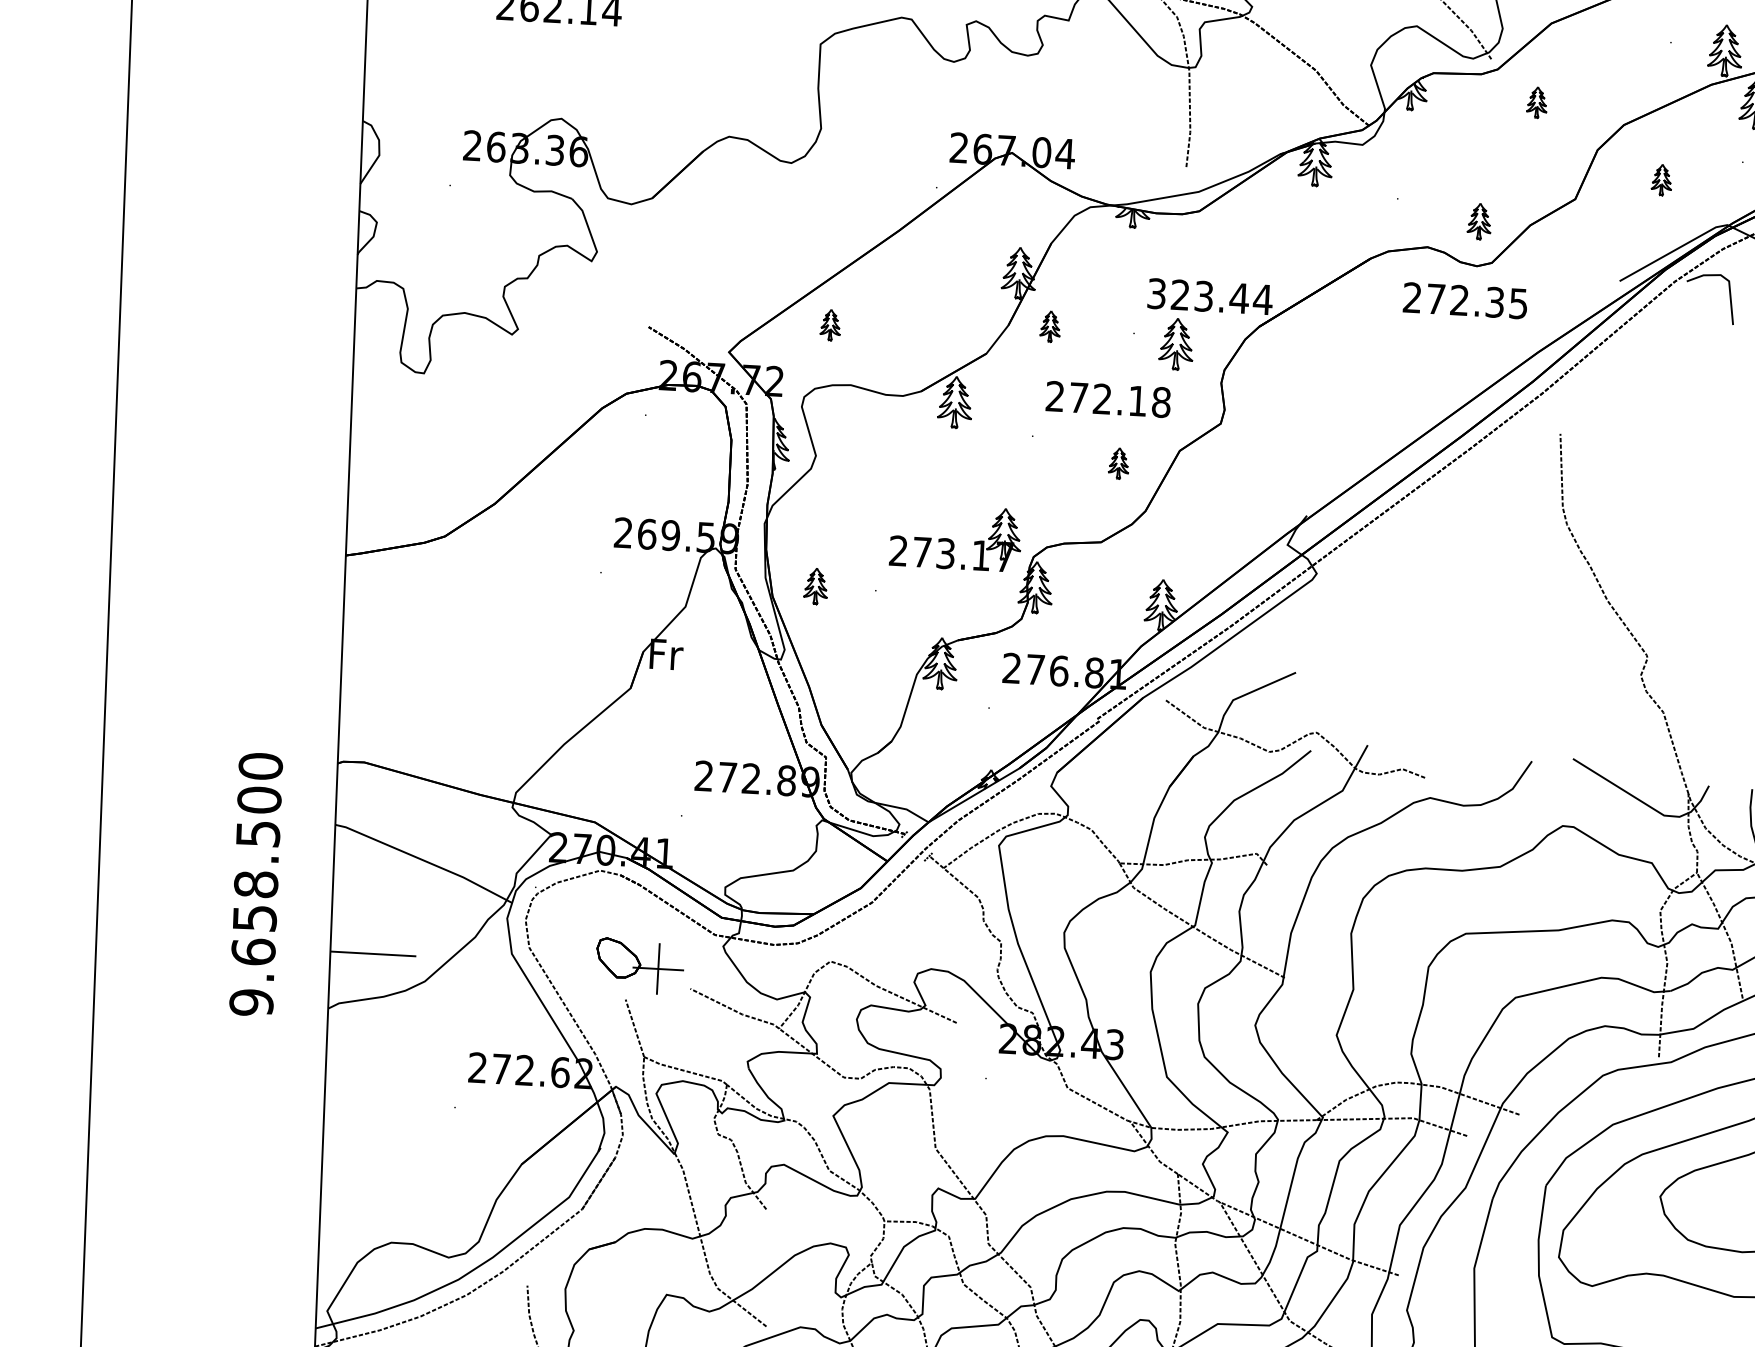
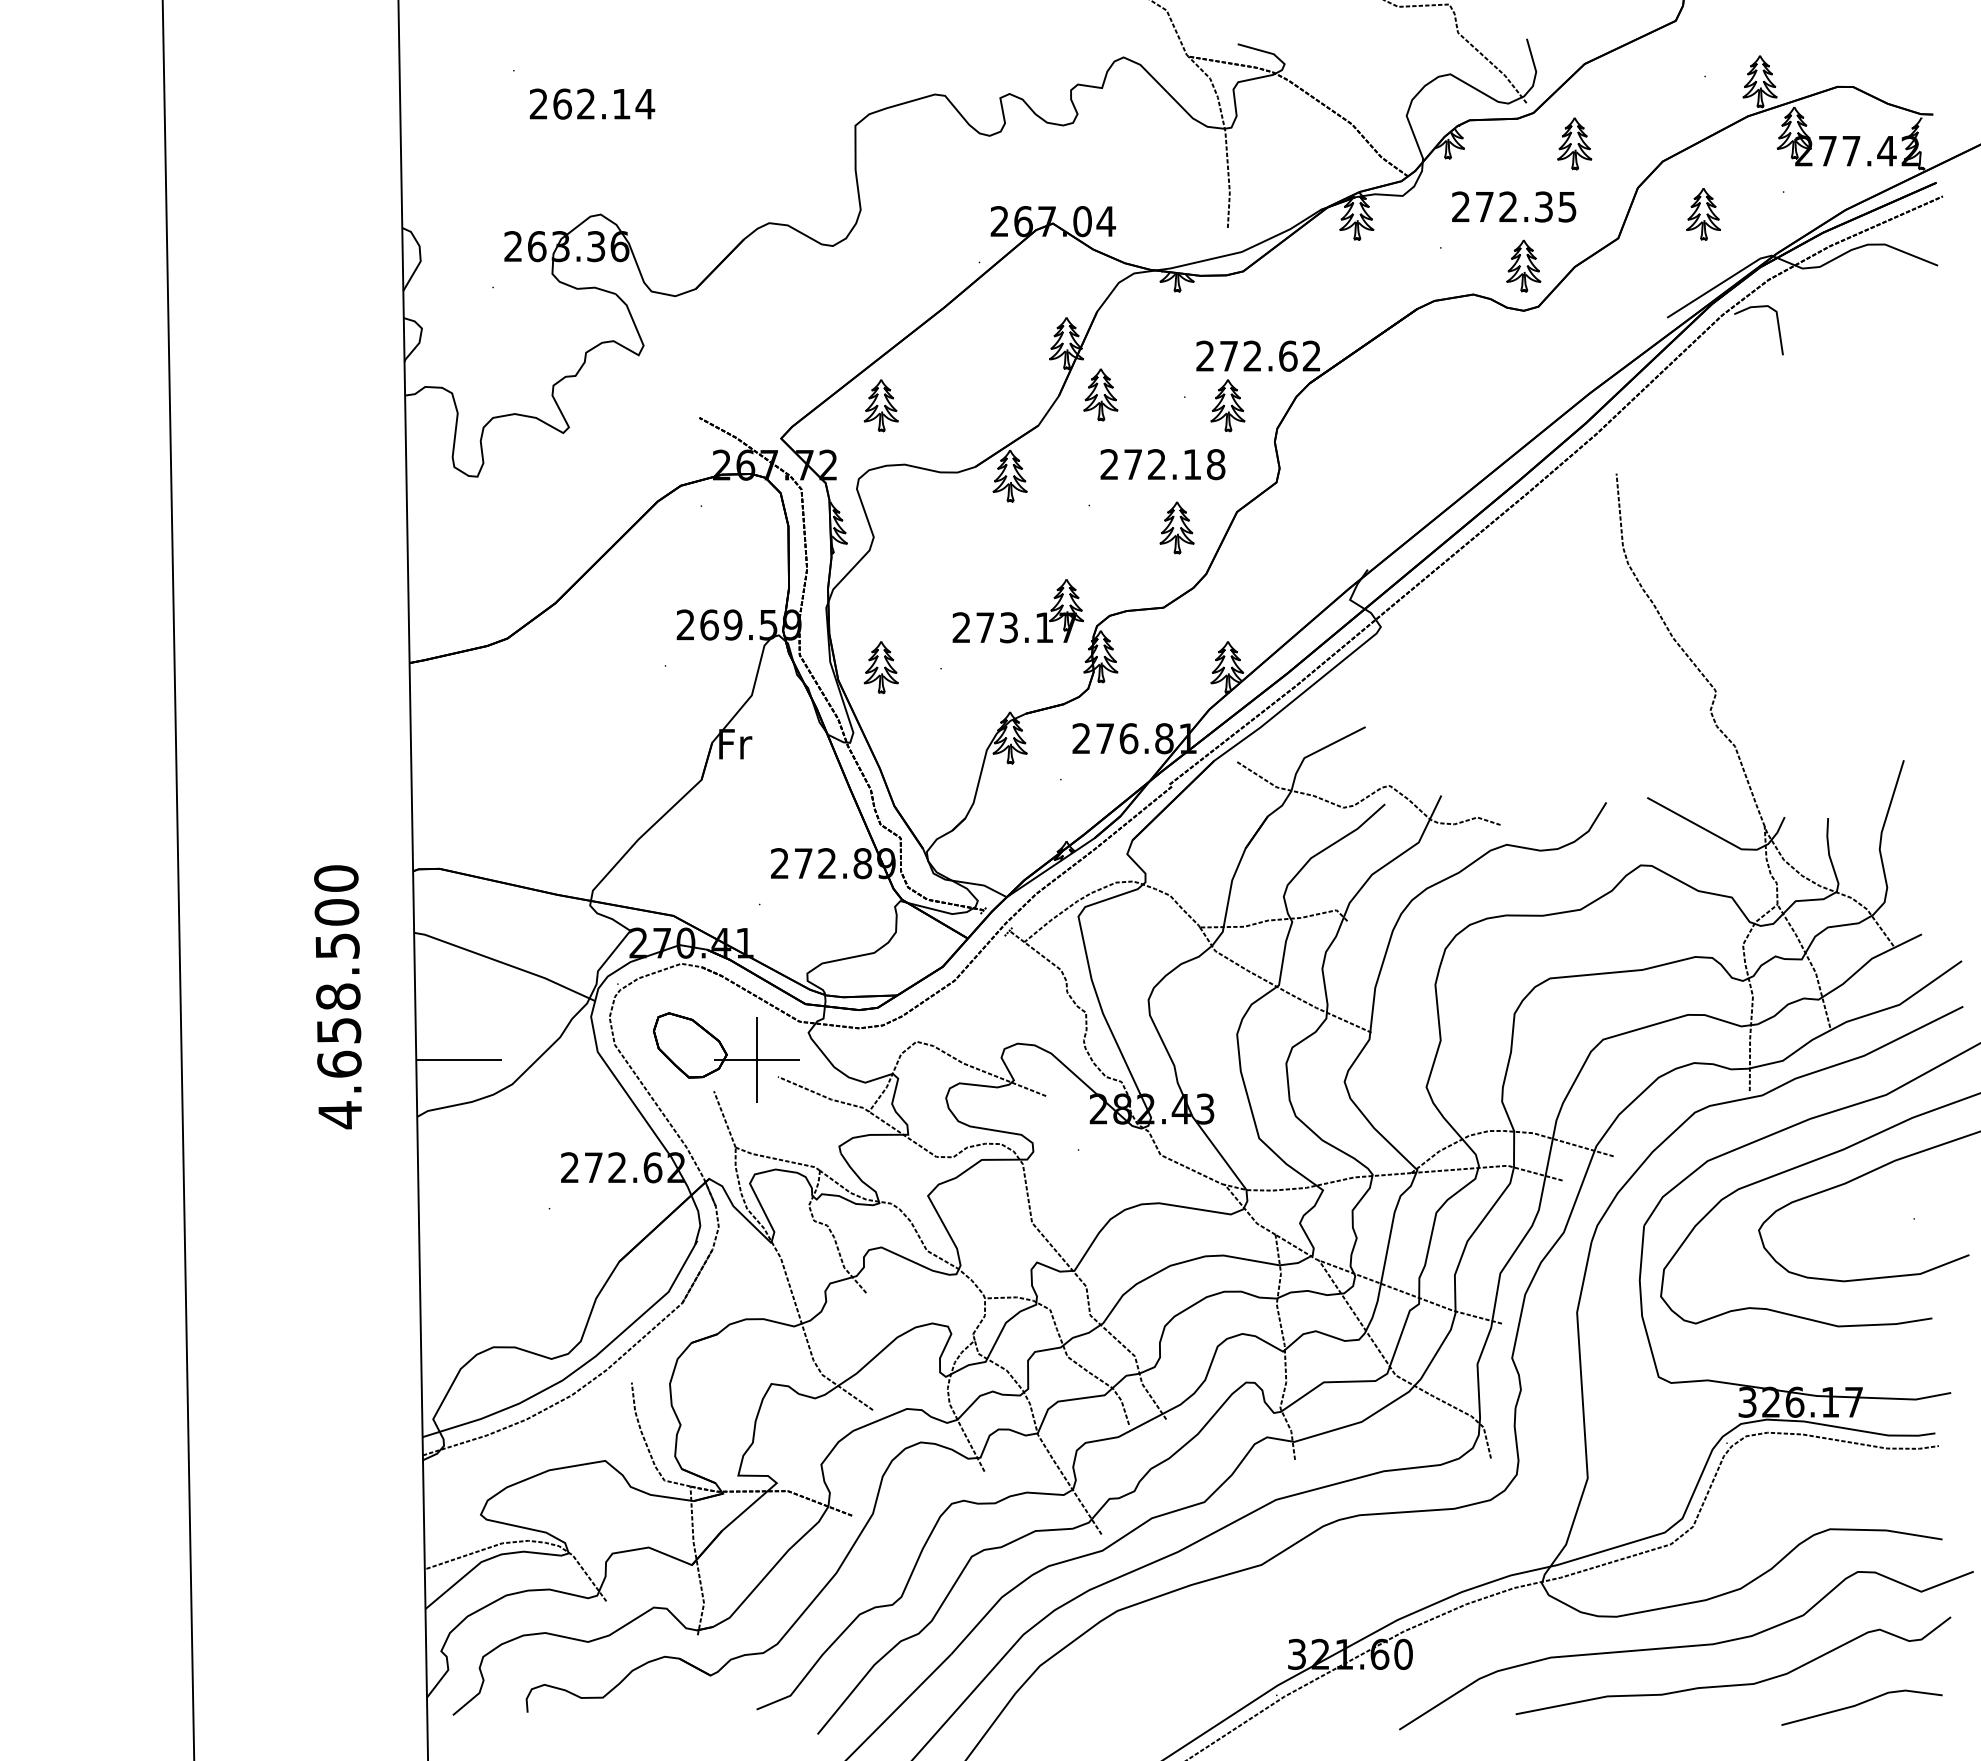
part: (1536, 102) -> (1574, 143), size x1.67
part: (1661, 180) -> (1703, 214), size x1.67
part: (1479, 221) -> (1523, 265), size x1.43
text: (1209, 296) -> (1258, 355), 323.44 -> 272.62
text: (1465, 300) -> (1514, 206), moved
part: (830, 324) -> (880, 405), size x1.67
part: (1050, 326) -> (1100, 394), size x1.67
part: (1118, 463) -> (1176, 527), size x1.67
part: (815, 586) -> (880, 667), size x1.43
part: (640, 966) -> (726, 1057), size x1.67
text: (251, 1002) -> (340, 1115), 9.658.500 -> 4.658.500

